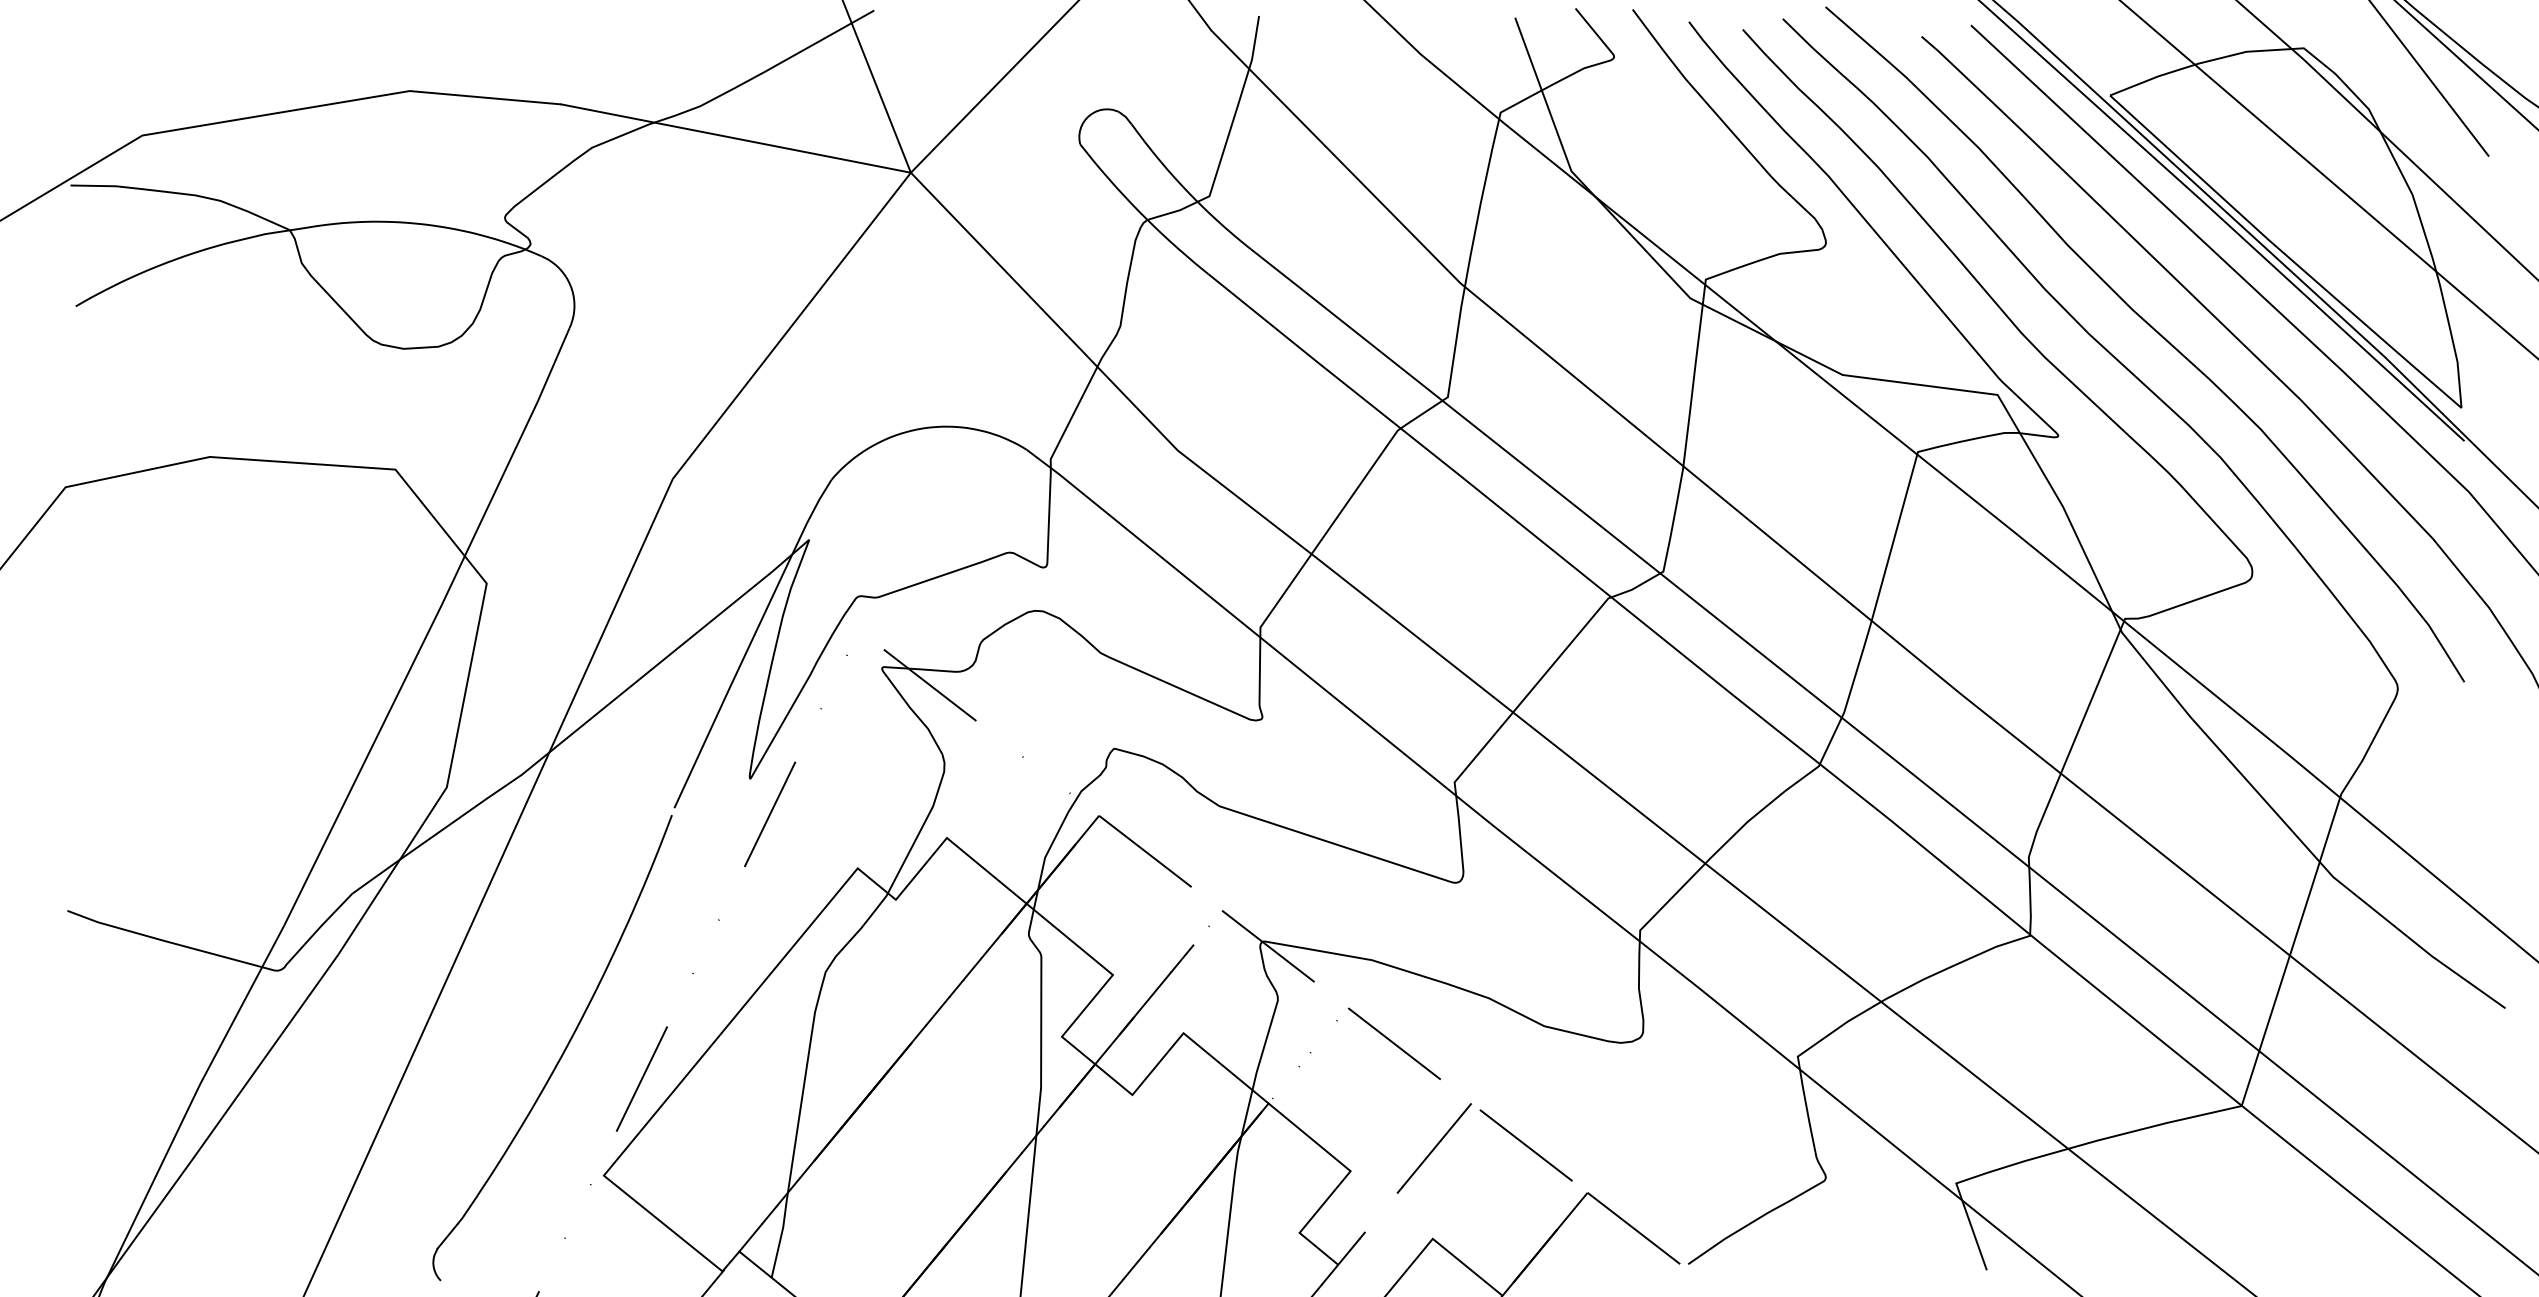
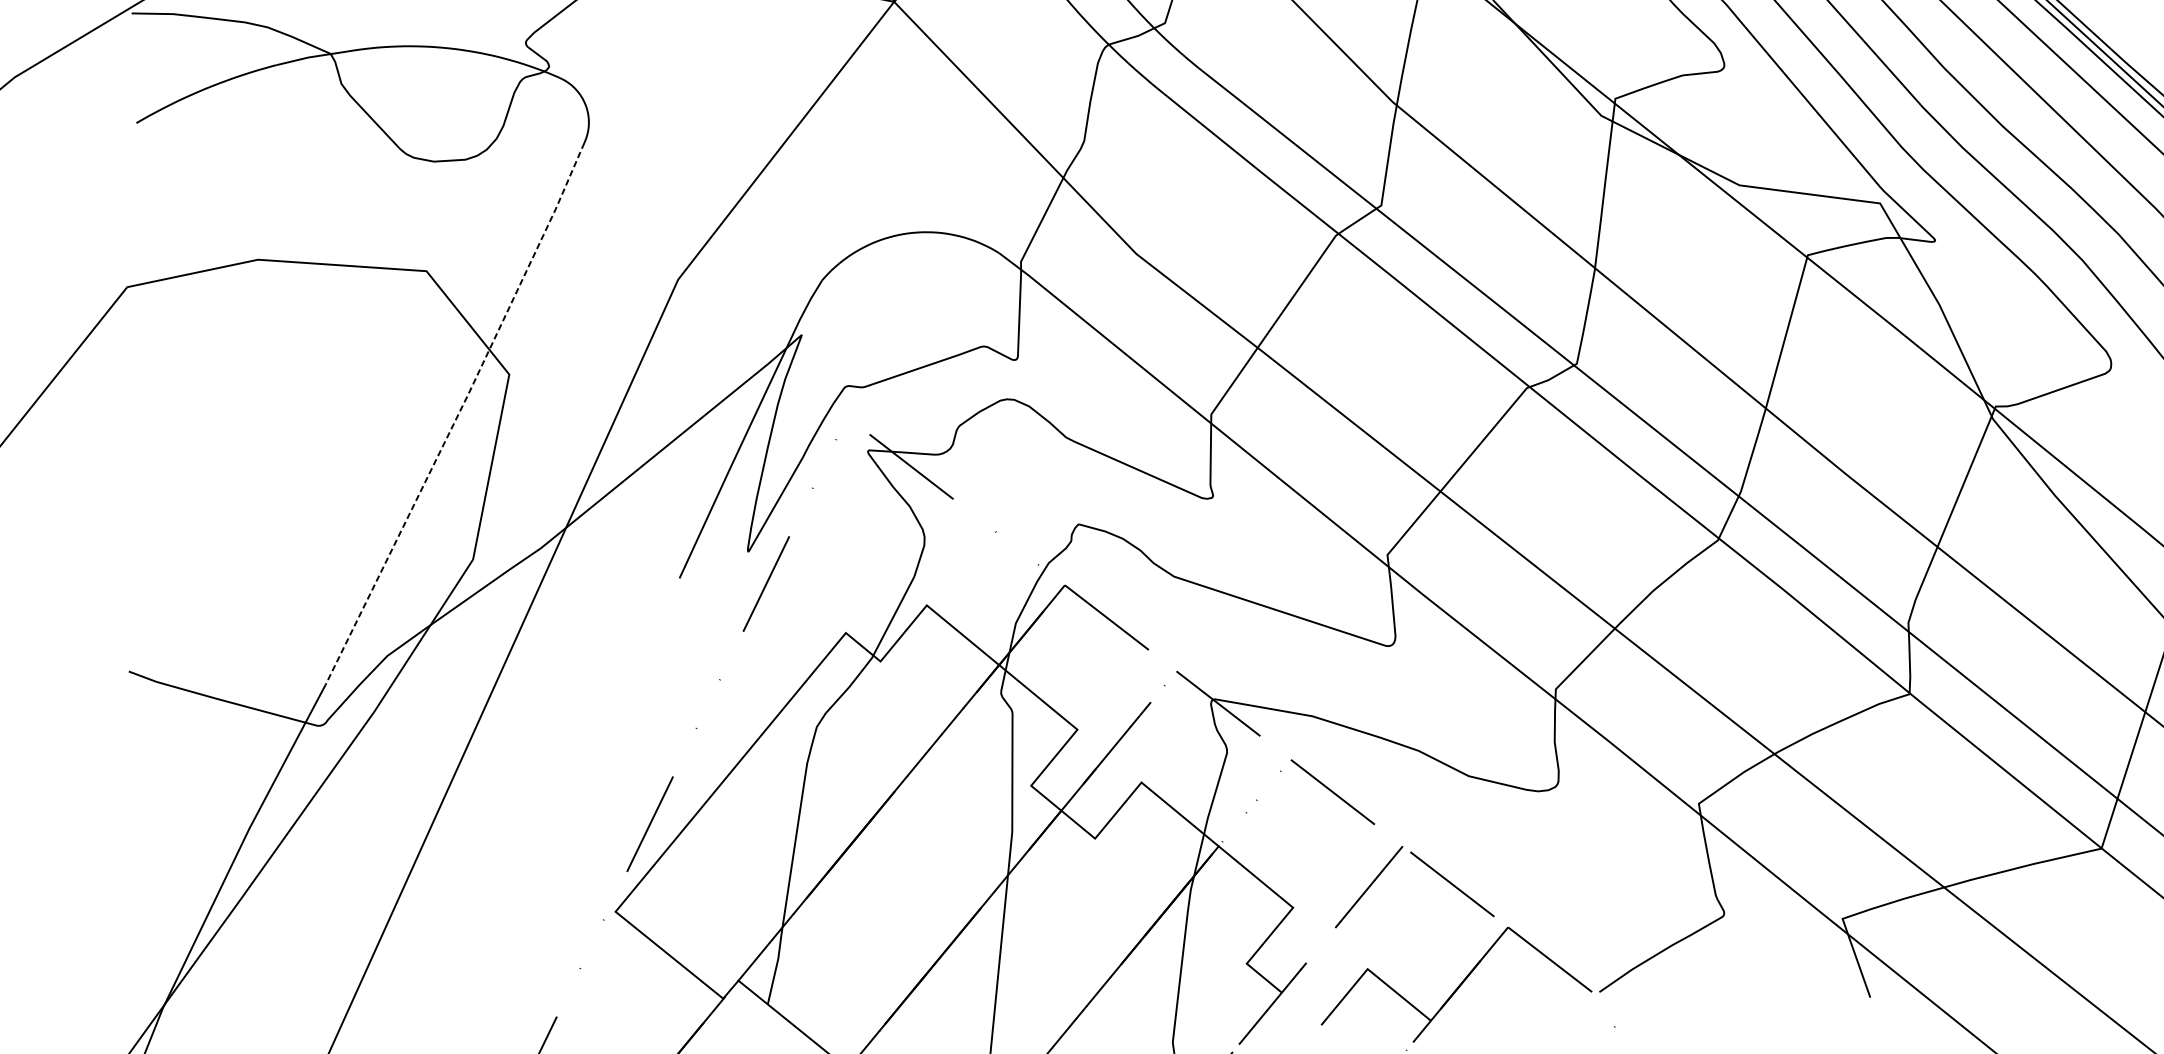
line: (430, 627) -> (458, 414), solid -> dashed
part: (562, 1052) -> (578, 800), removed

